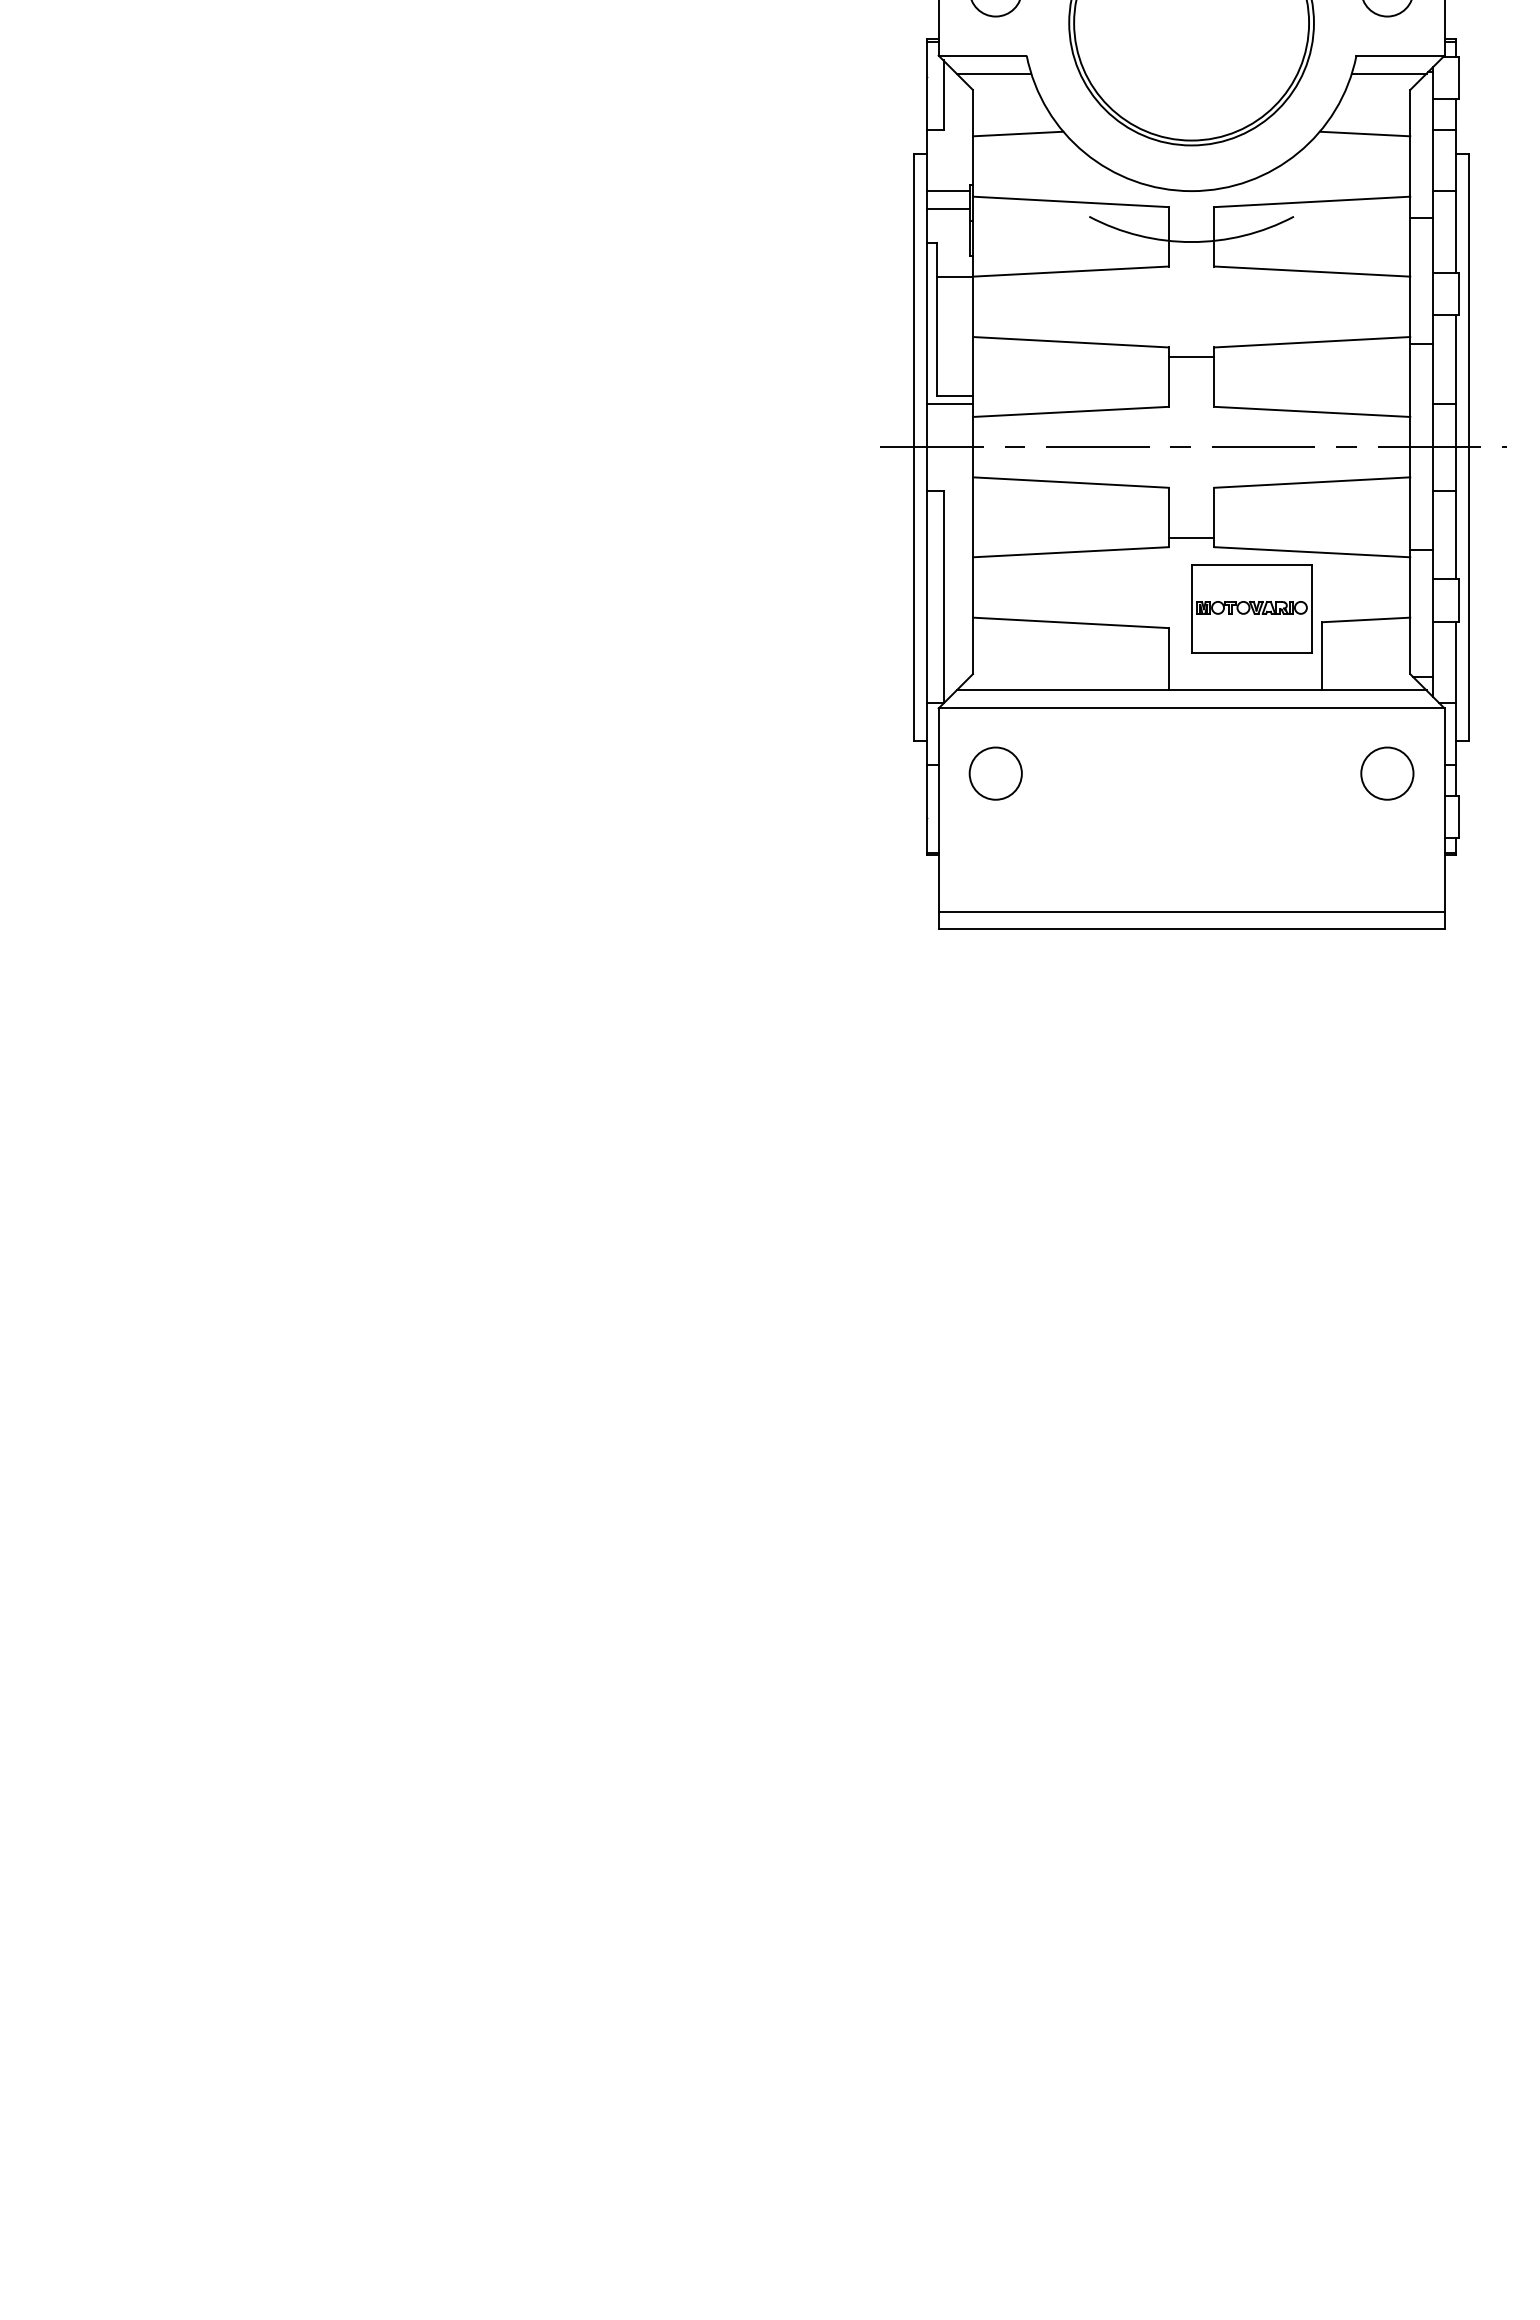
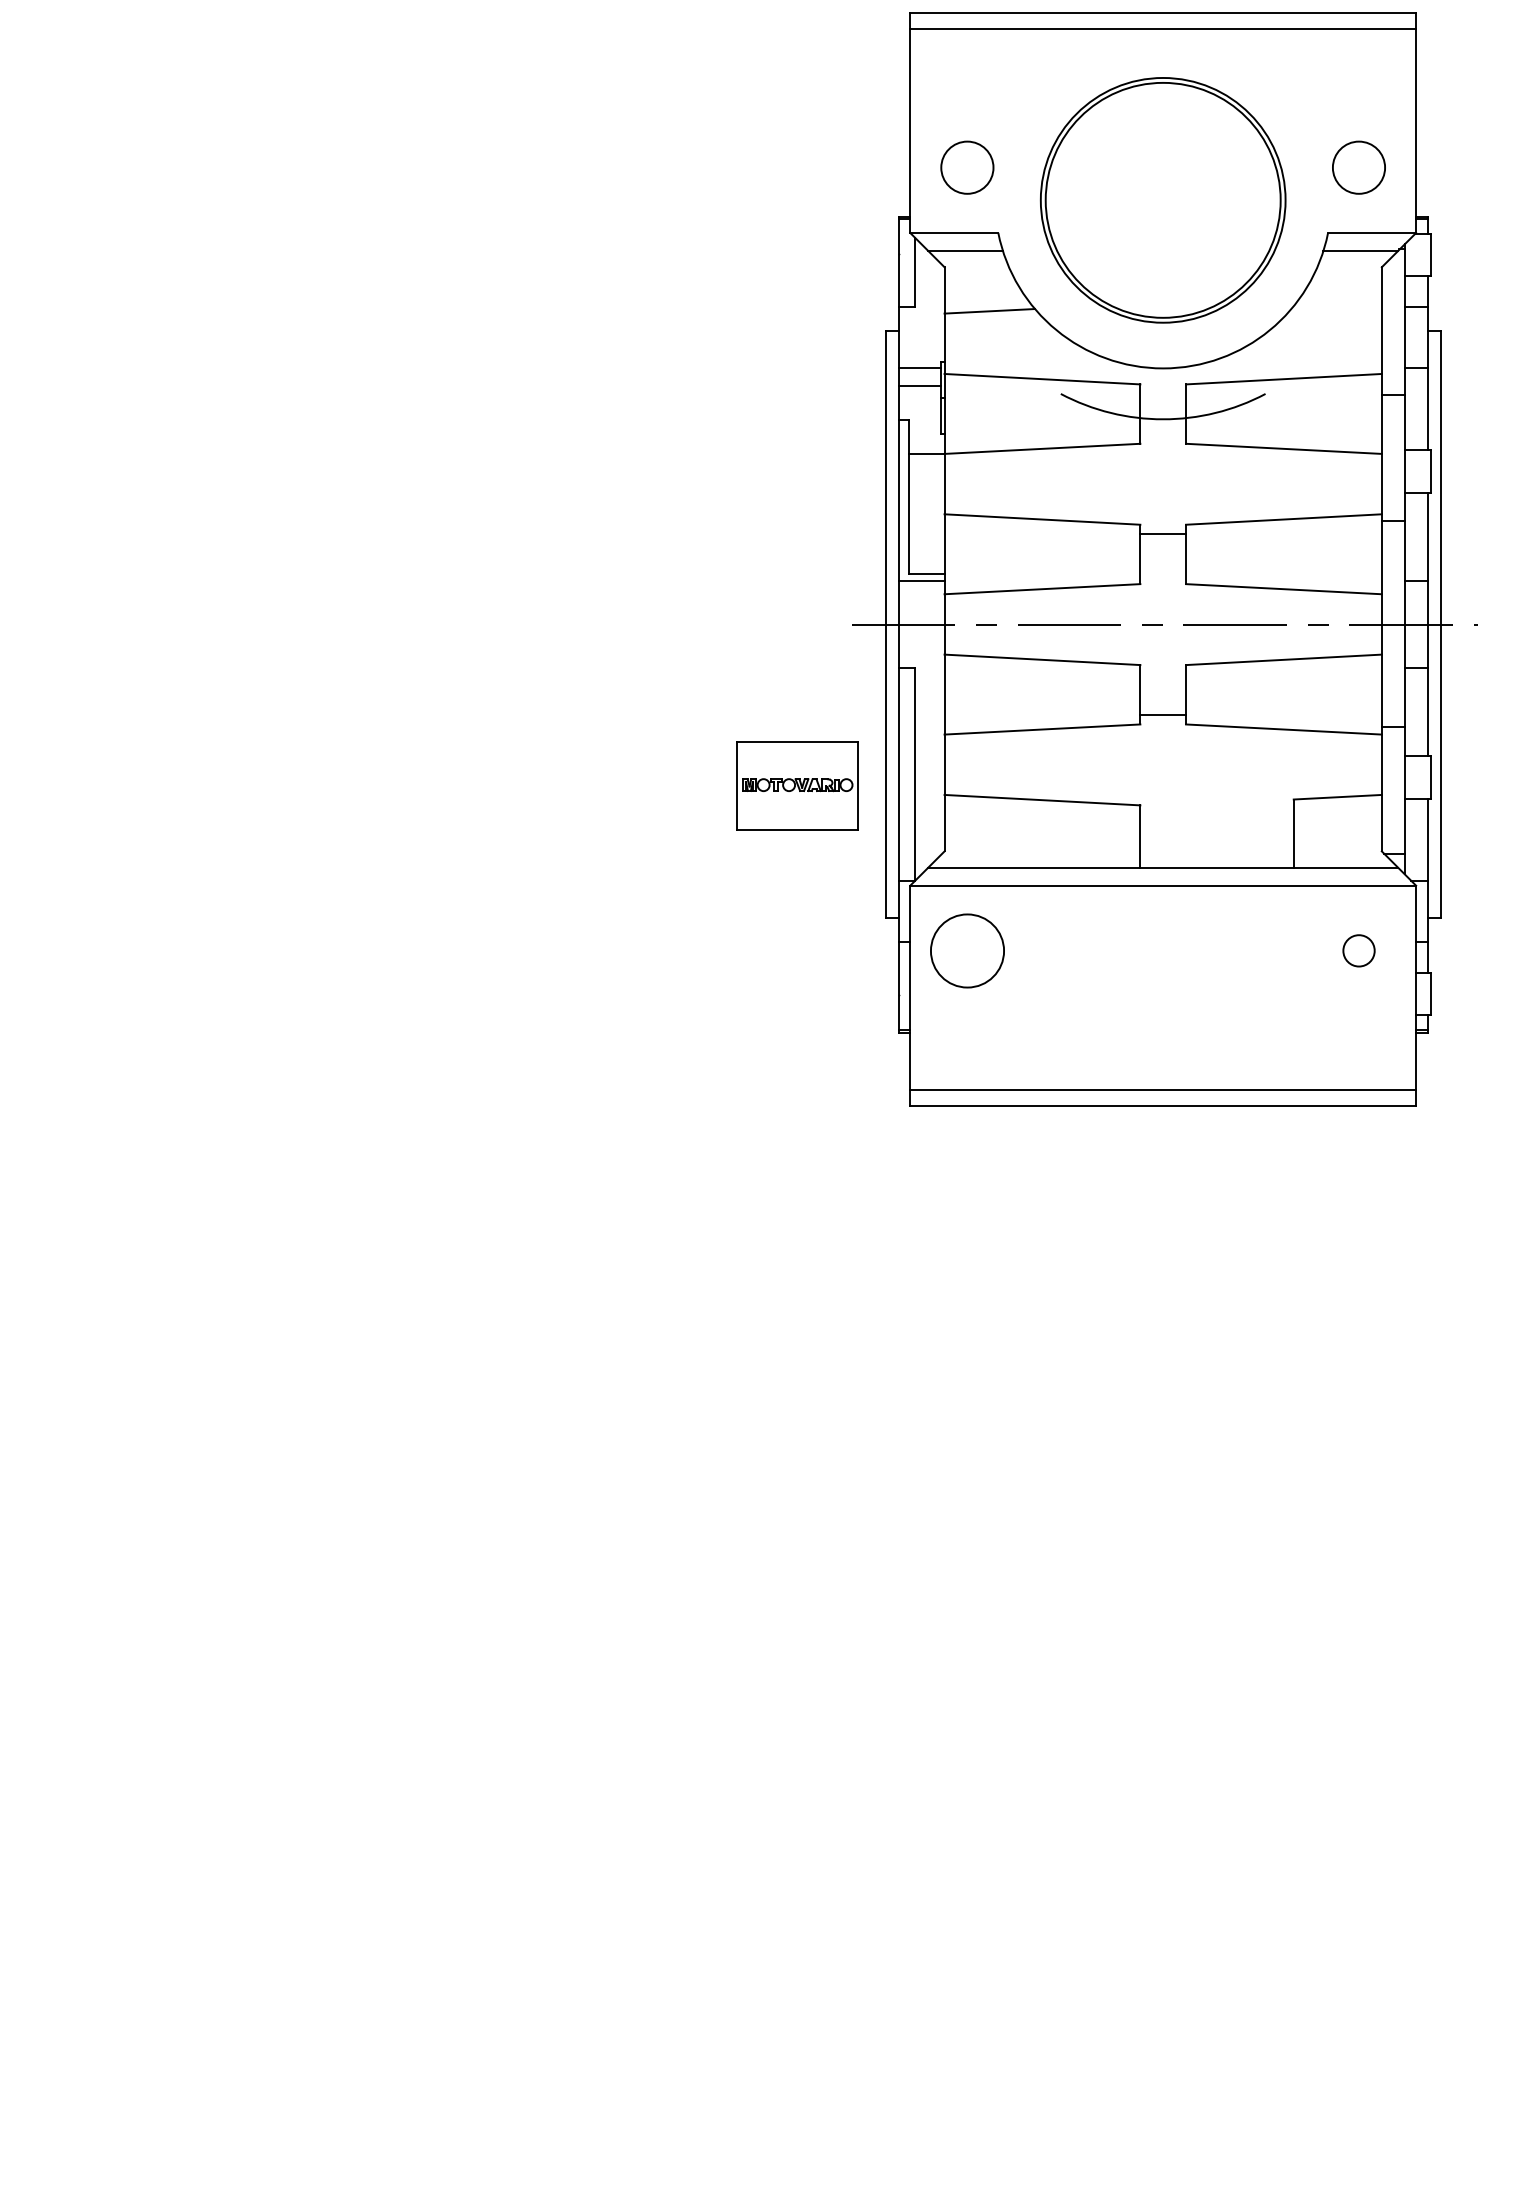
line: (1364, 133) -> (1336, 310), removed
part: (1251, 608) -> (797, 785), moved
circle: (995, 773) -> (967, 950), size x1.4
circle: (1387, 773) -> (1359, 950), size x0.6

